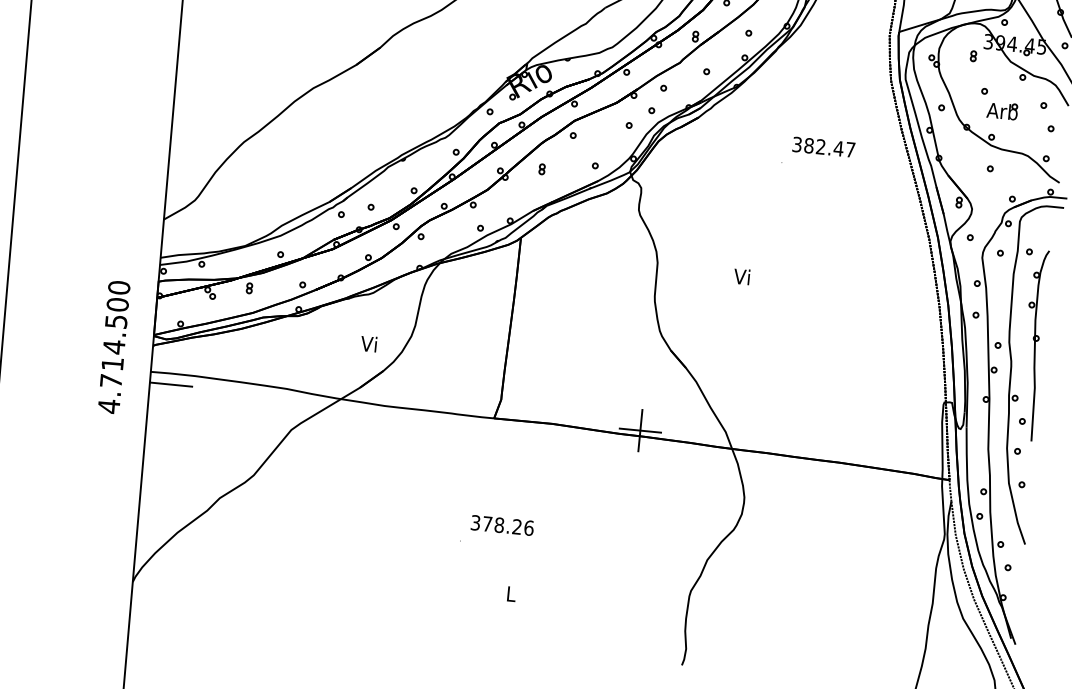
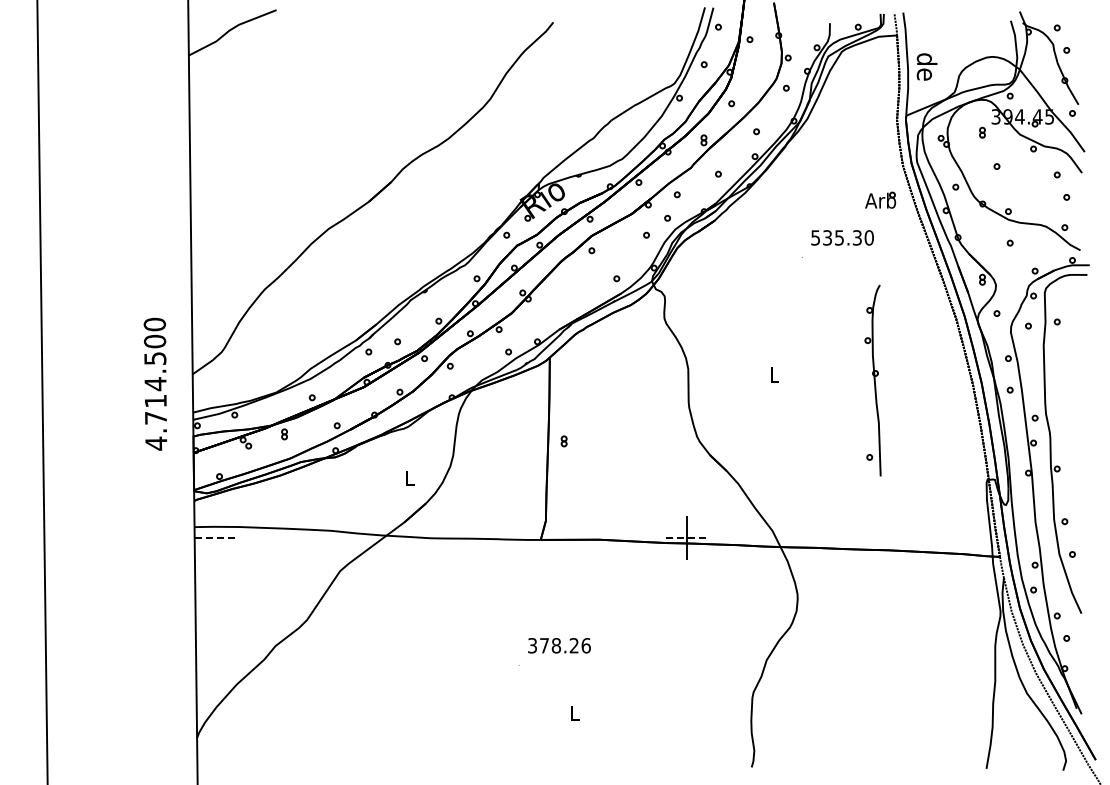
part: (1002, 110) -> (880, 199), moved
text: (823, 146) -> (842, 237), 382.47 -> 535.30
part: (541, 169) -> (563, 441), moved
text: (741, 276) -> (773, 374), Vi -> L
text: (368, 343) -> (408, 477), Vi -> L
part: (1032, 345) -> (872, 380), moved
text: (114, 346) -> (155, 383), moved
line: (171, 384) -> (216, 537), solid -> dashed
line: (640, 430) -> (687, 537), solid -> dashed

